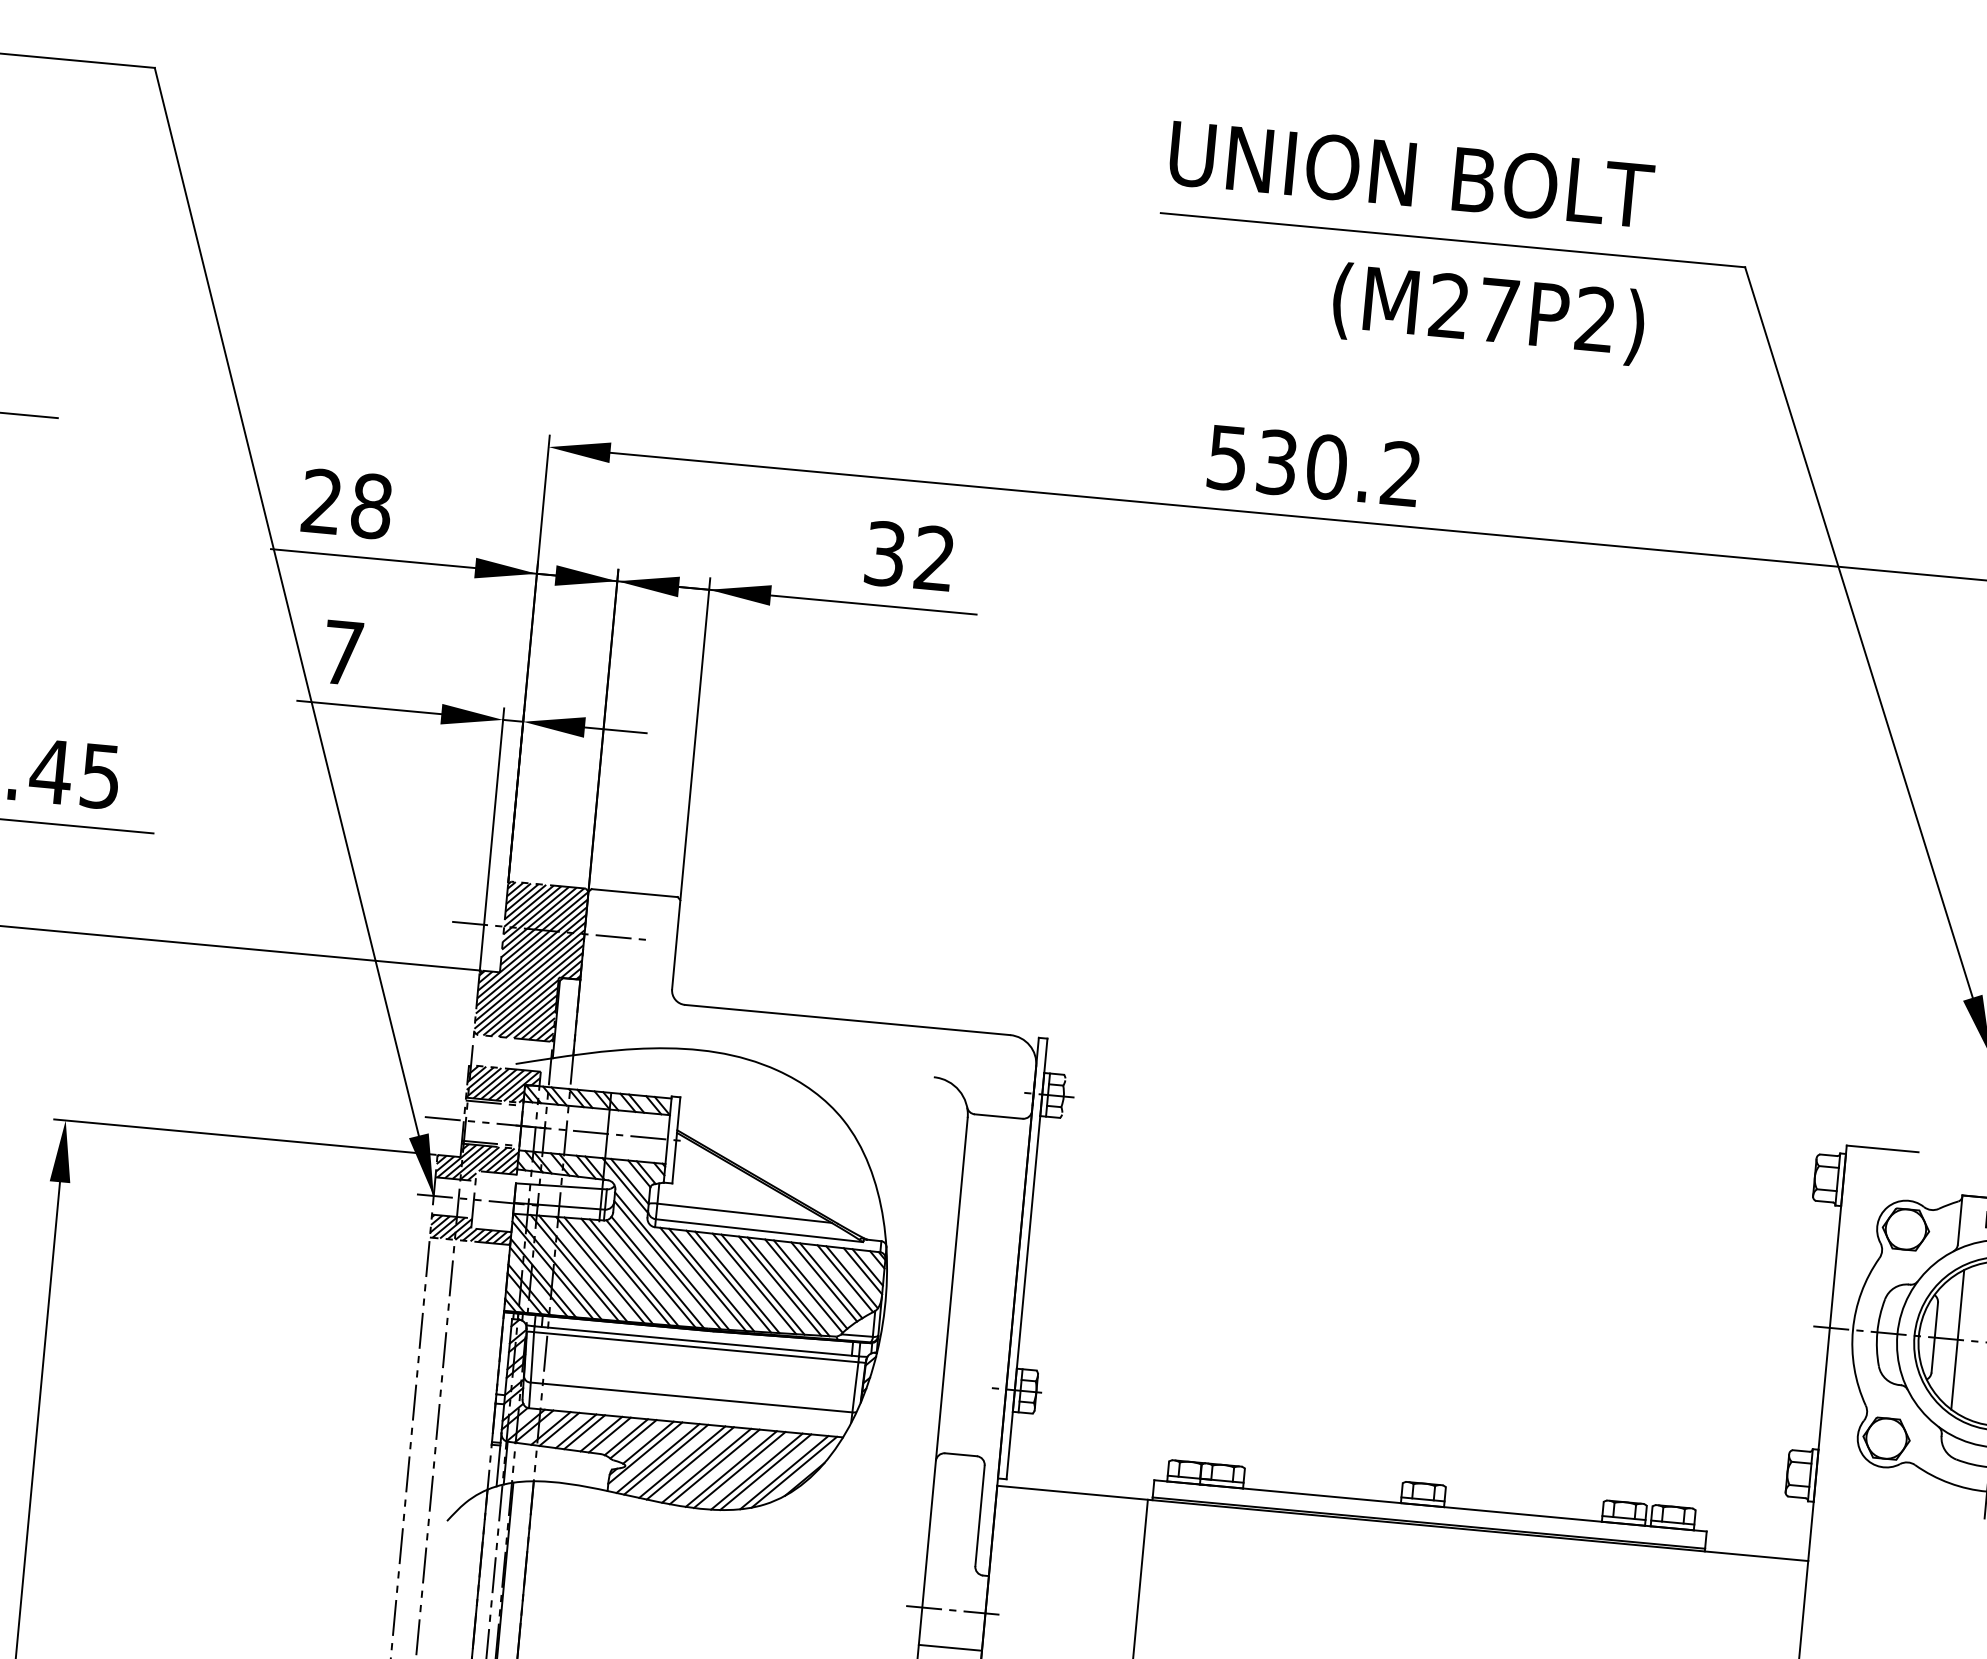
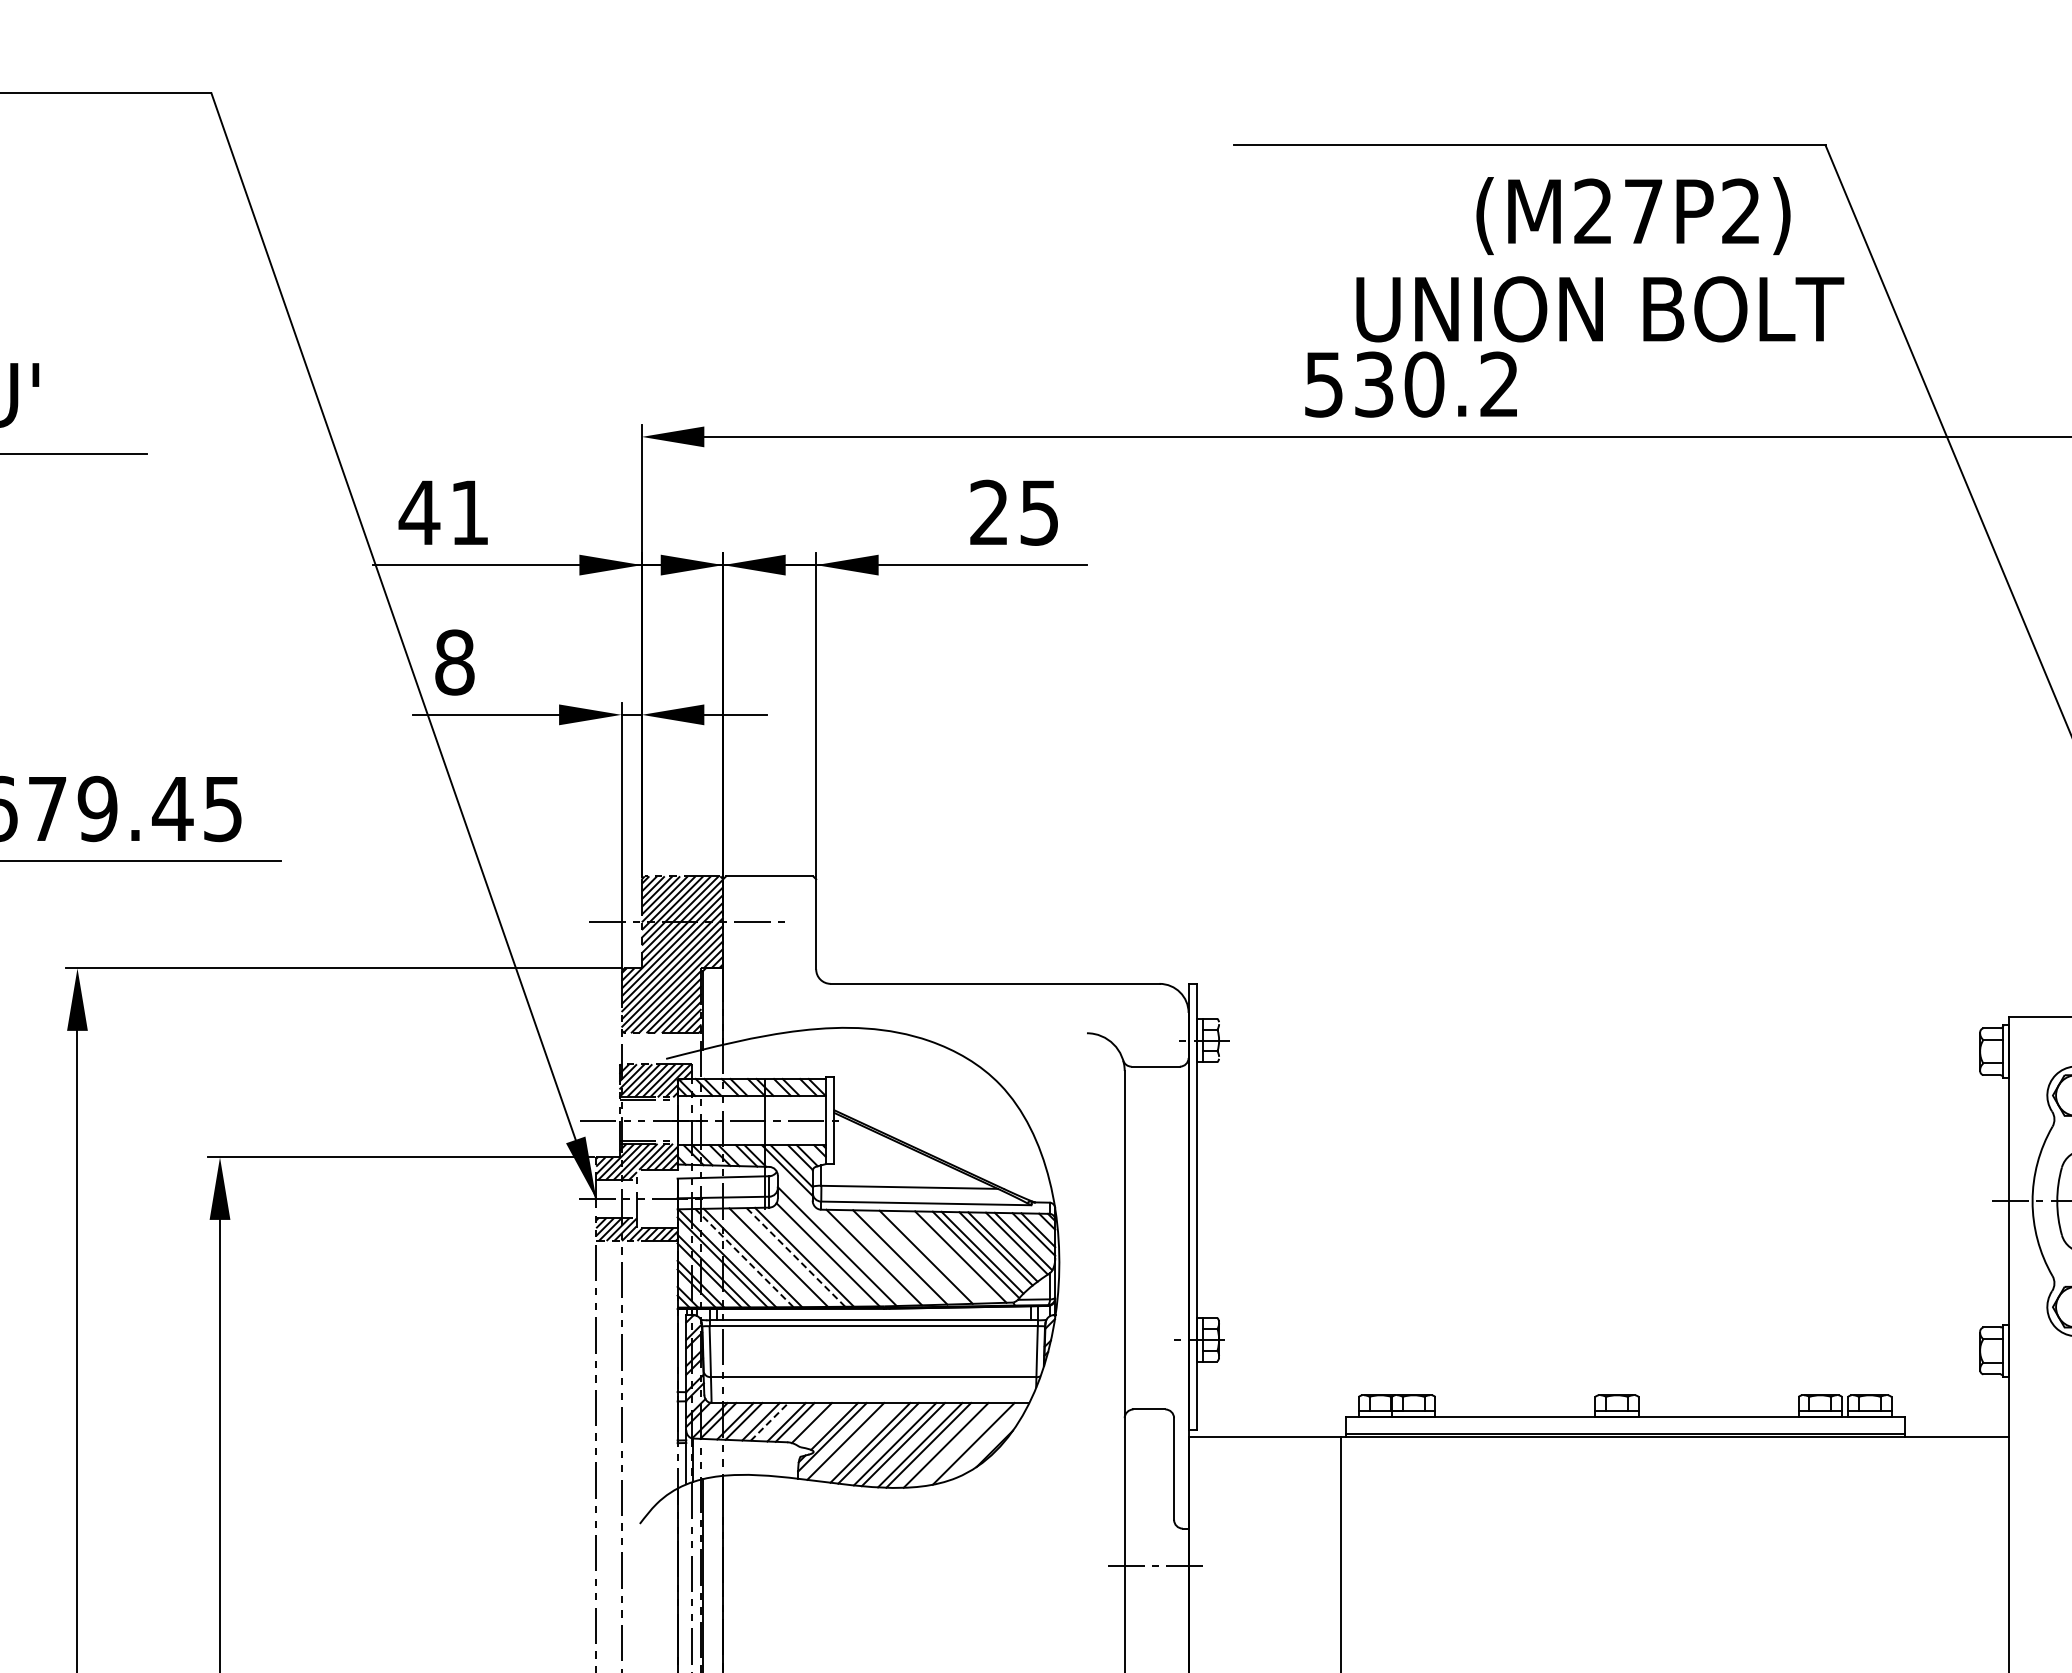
text: (1411, 174) -> (1600, 309), moved
text: (1488, 313) -> (1633, 215), moved
text: (345, 503) -> (443, 512), 28 -> 41
text: (909, 555) -> (1013, 512), 32 -> 25
text: (342, 652) -> (454, 662), 7 -> 8
line: (672, 1260) -> (841, 1241), removed
line: (574, 1267) -> (744, 1257), solid -> dashed
line: (599, 1269) -> (769, 1257), removed
line: (625, 1272) -> (795, 1257), solid -> dashed
line: (651, 1273) -> (821, 1256), removed
line: (711, 1280) -> (882, 1257), removed
line: (736, 1282) -> (908, 1257), removed
line: (762, 1283) -> (934, 1256), removed
line: (780, 1286) -> (952, 1257), removed
line: (584, 1431) -> (769, 1421), solid -> dashed
line: (632, 1439) -> (818, 1424), removed
line: (665, 1459) -> (853, 1441), removed
line: (765, 1472) -> (954, 1445), removed
line: (794, 1472) -> (983, 1442), removed
line: (950, 1648) -> (1156, 1604), removed

